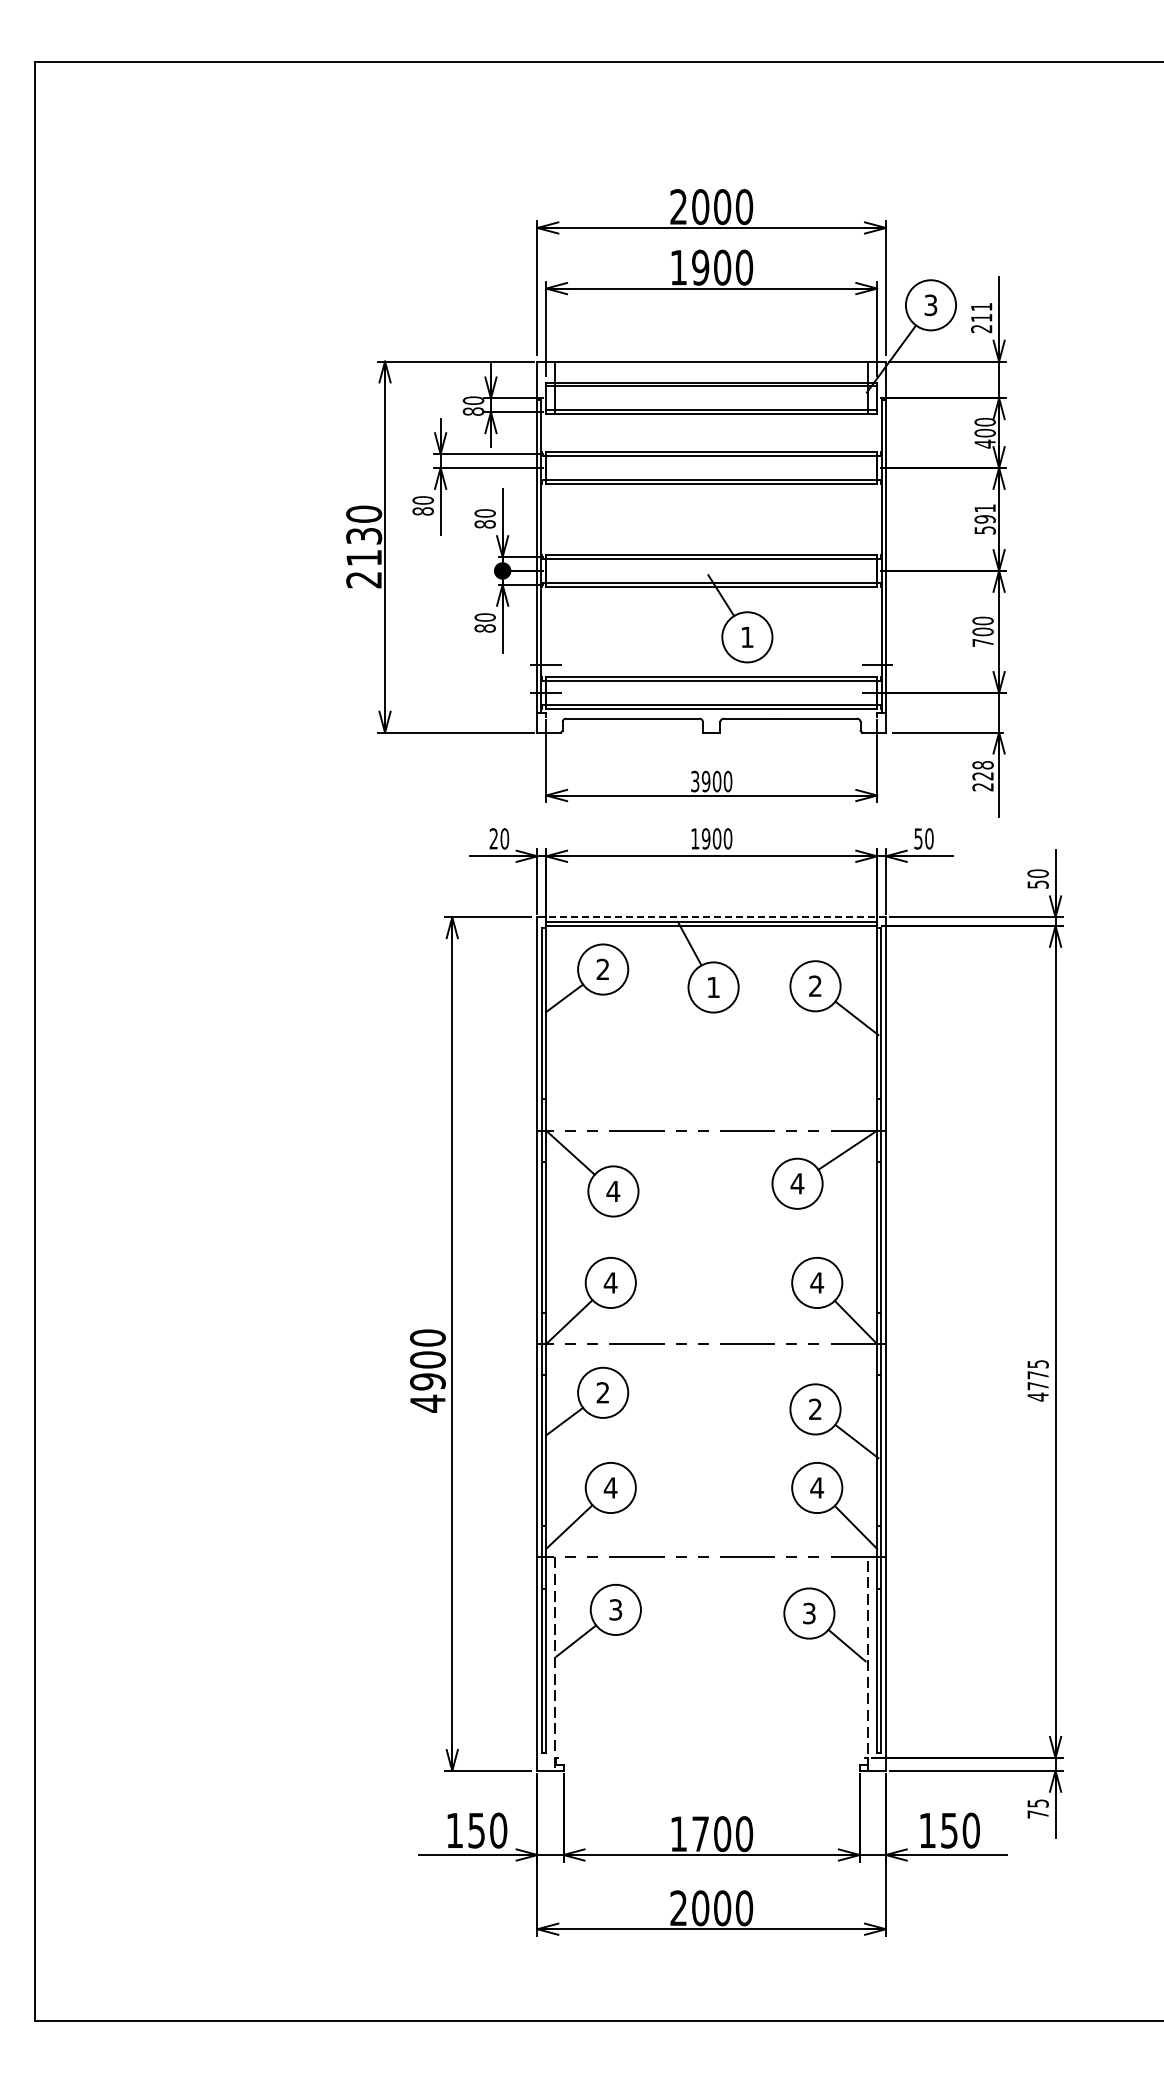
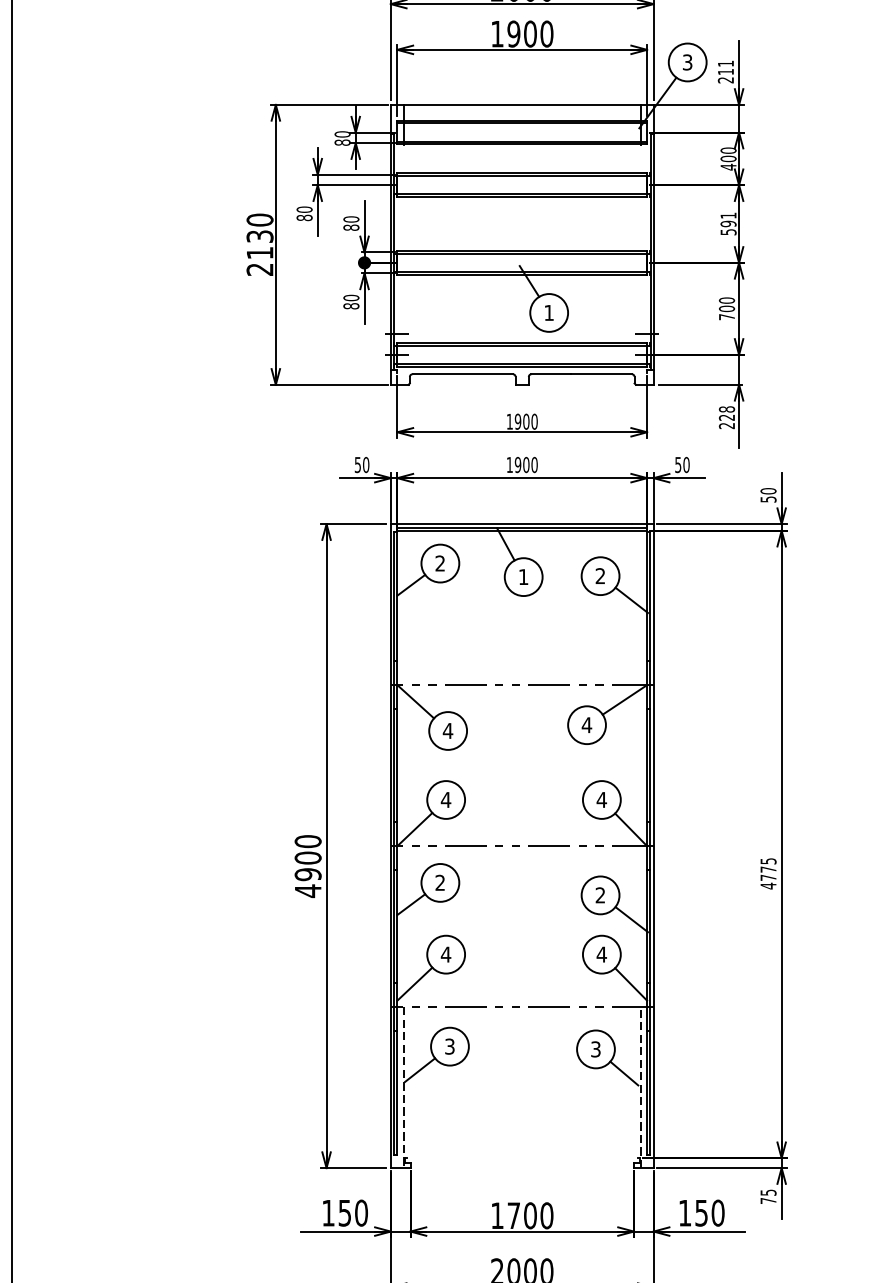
text: (695, 781) -> (510, 421), 3900 -> 1900
text: (493, 838) -> (357, 464), 20 -> 50
line: (711, 917) -> (522, 524), dashed -> solid

